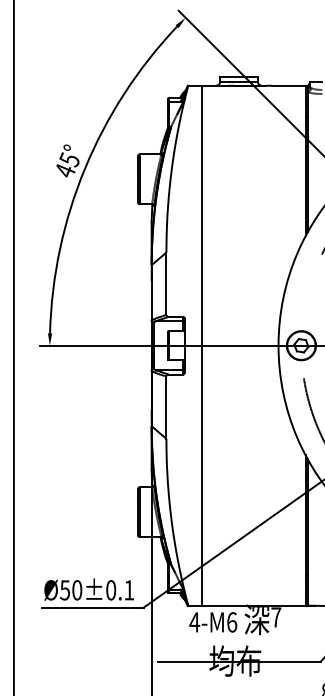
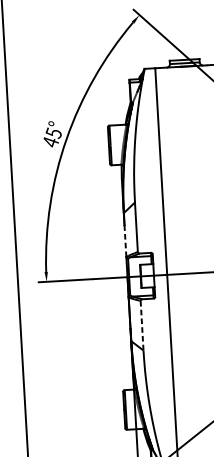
line: (151, 299) -> (125, 240), solid -> dashed
line: (166, 408) -> (142, 326), solid -> dashed

